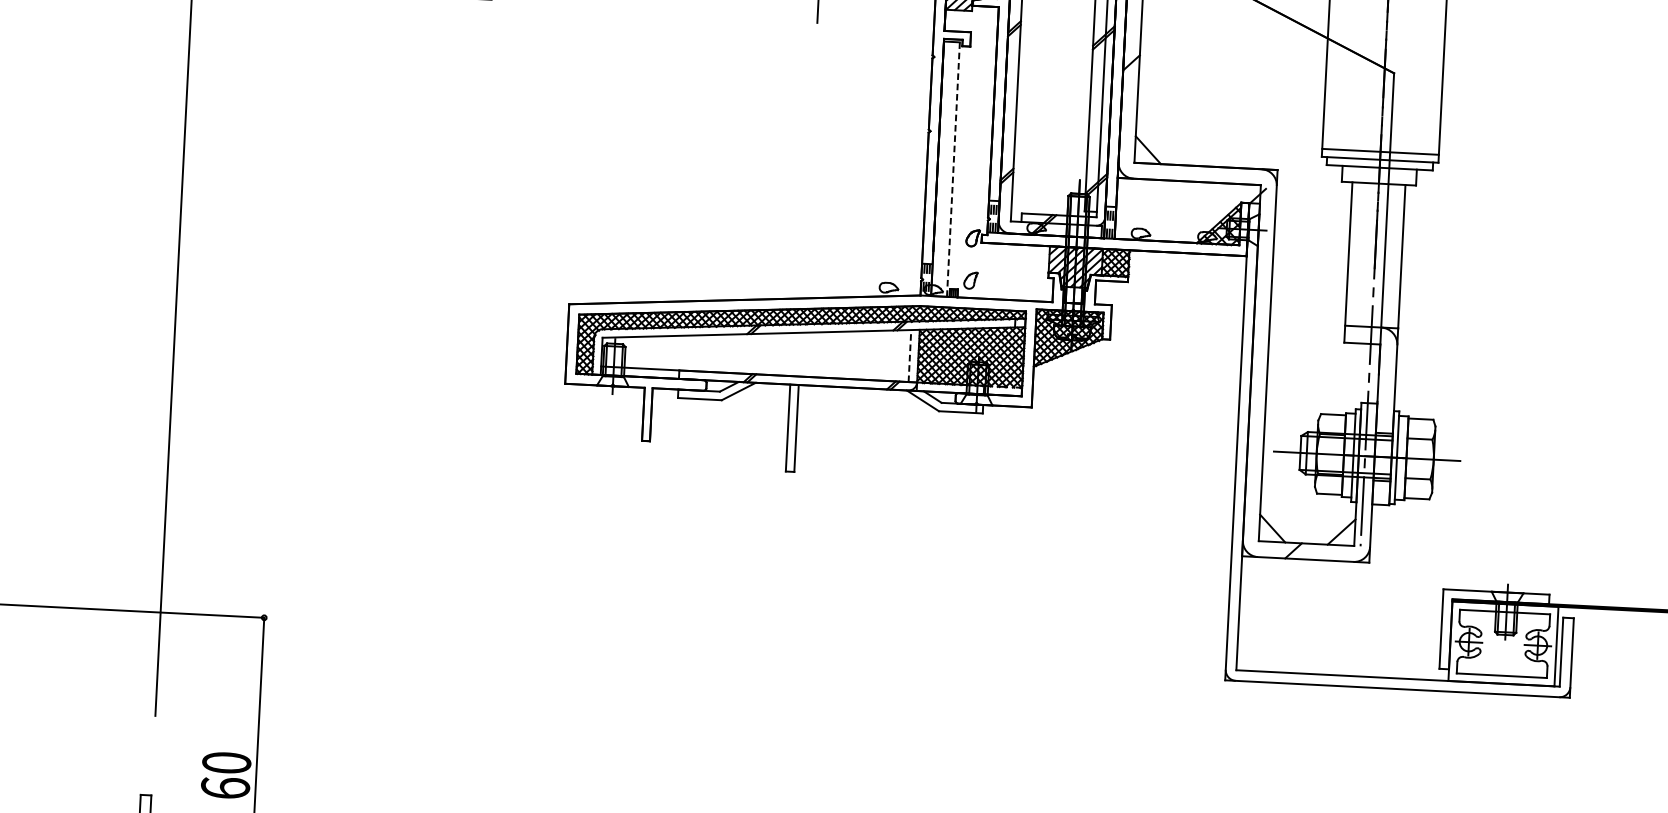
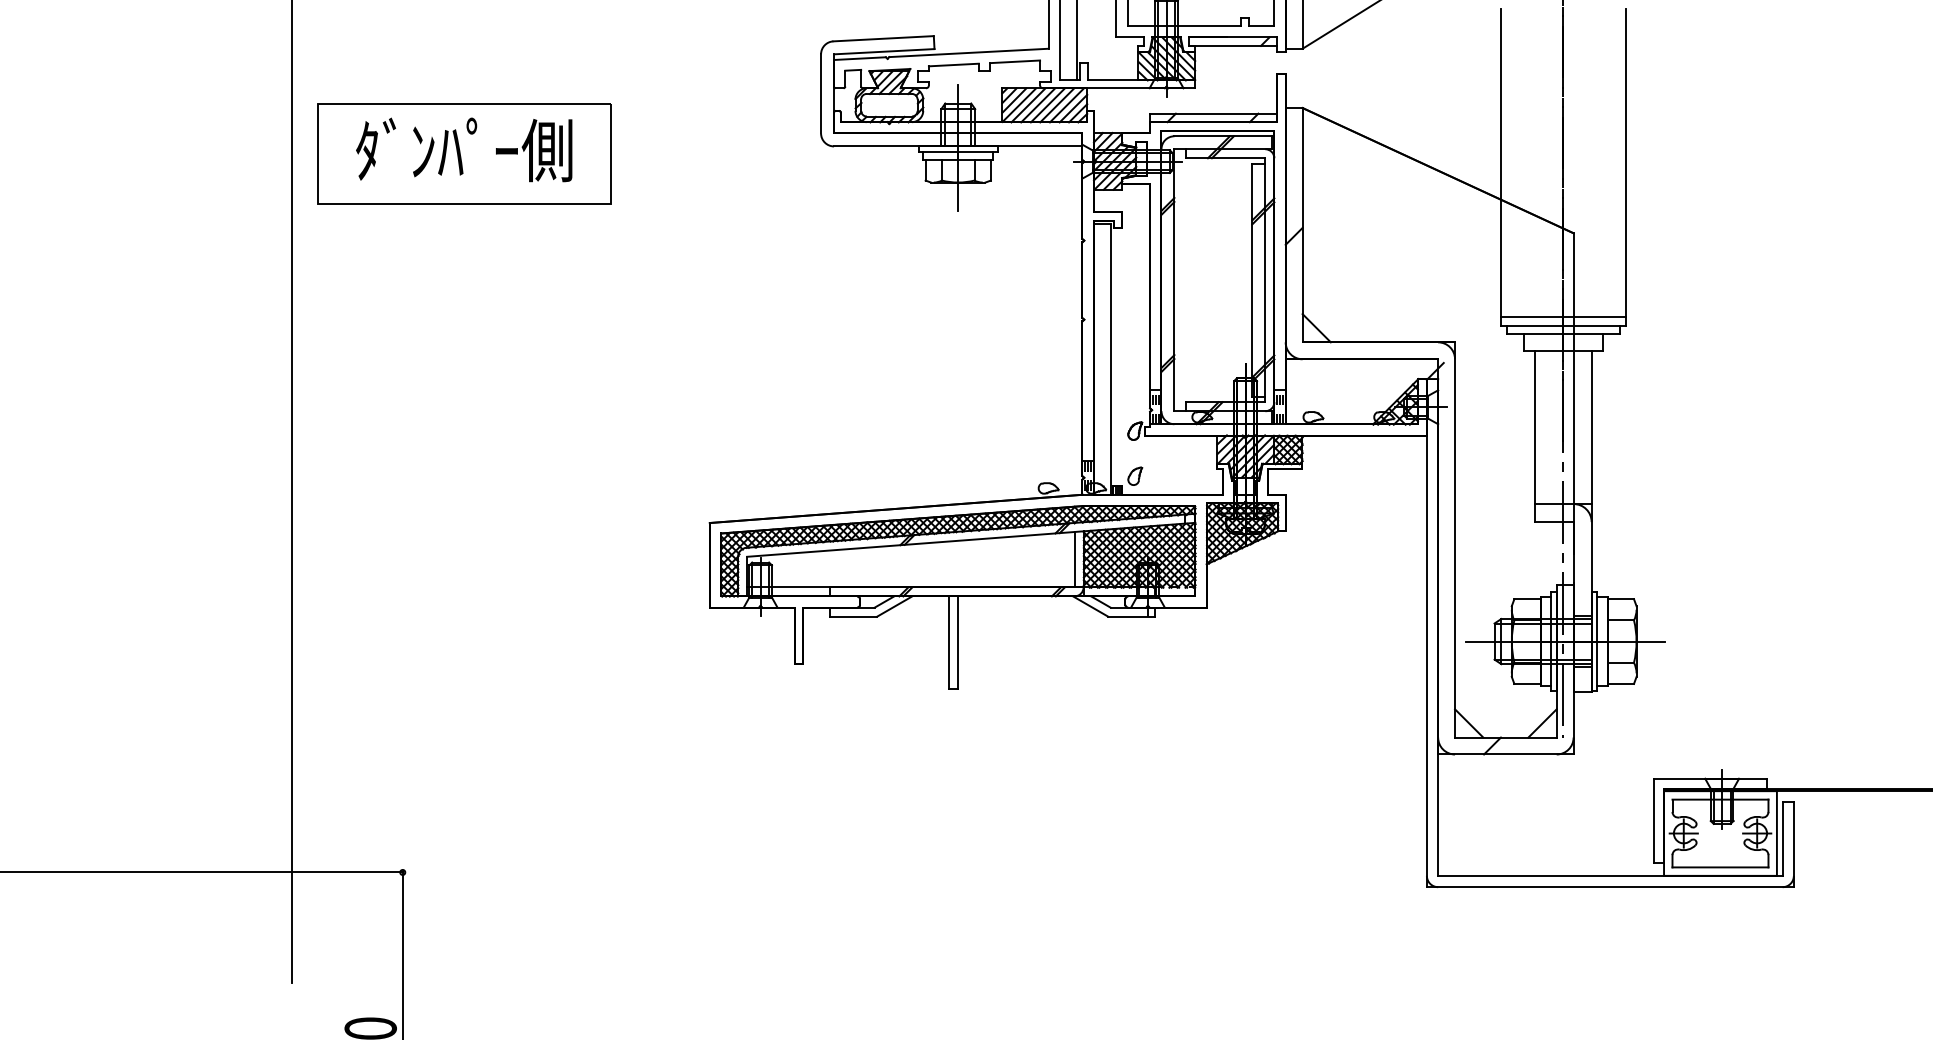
line: (953, 169) -> (1110, 359), dashed -> solid
line: (909, 355) -> (1074, 559), dashed -> solid

